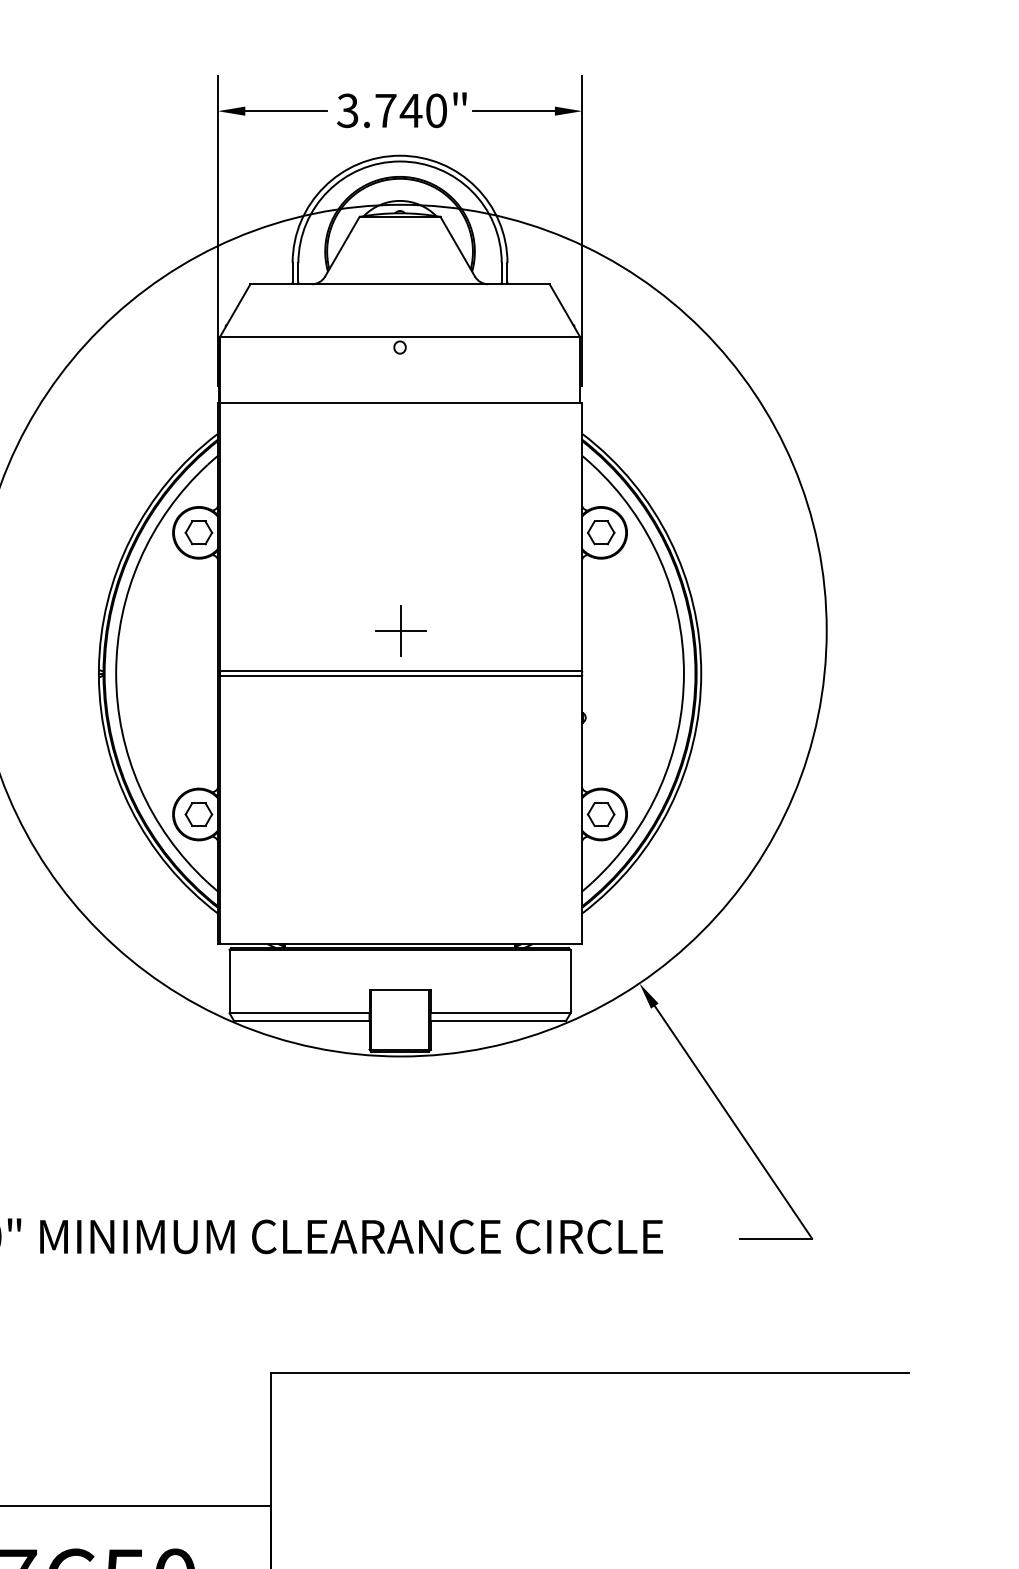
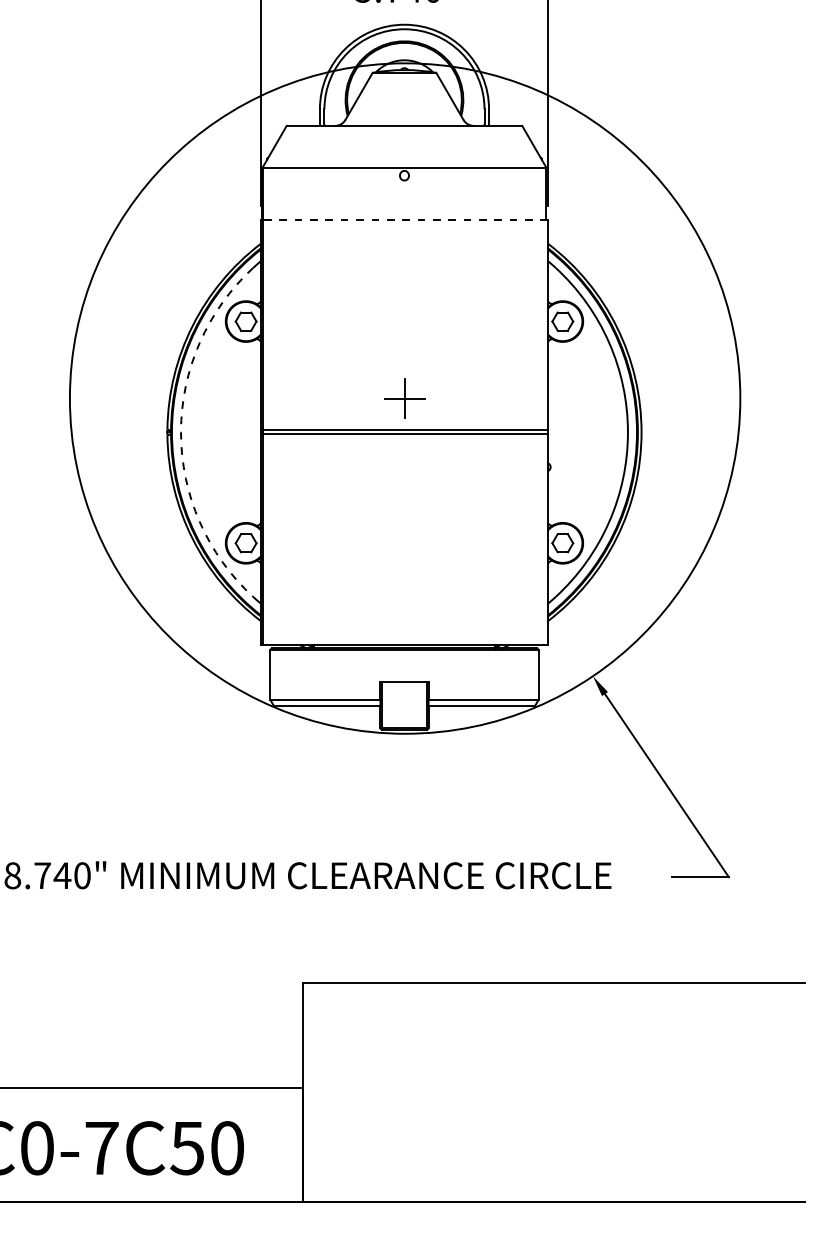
line: (401, 403) -> (405, 219), solid -> dashed
arc: (116, 673) -> (181, 432), solid -> dashed

